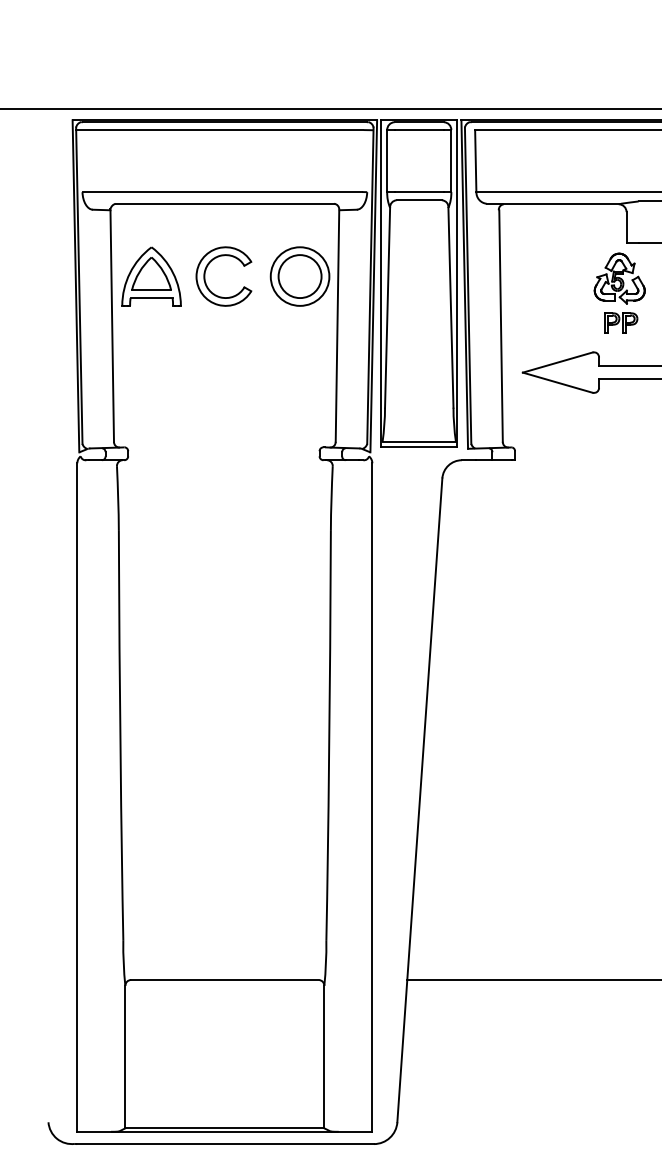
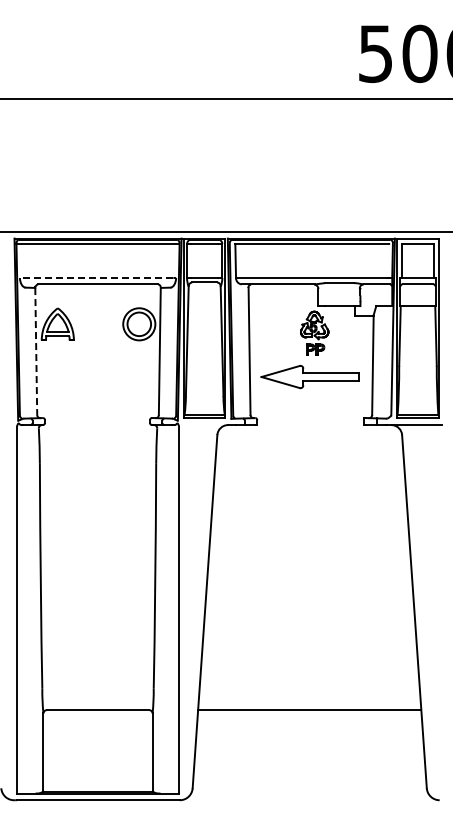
line: (222, 191) -> (96, 277), solid -> dashed
part: (207, 271) -> (88, 321), removed
line: (112, 327) -> (36, 352), solid -> dashed

